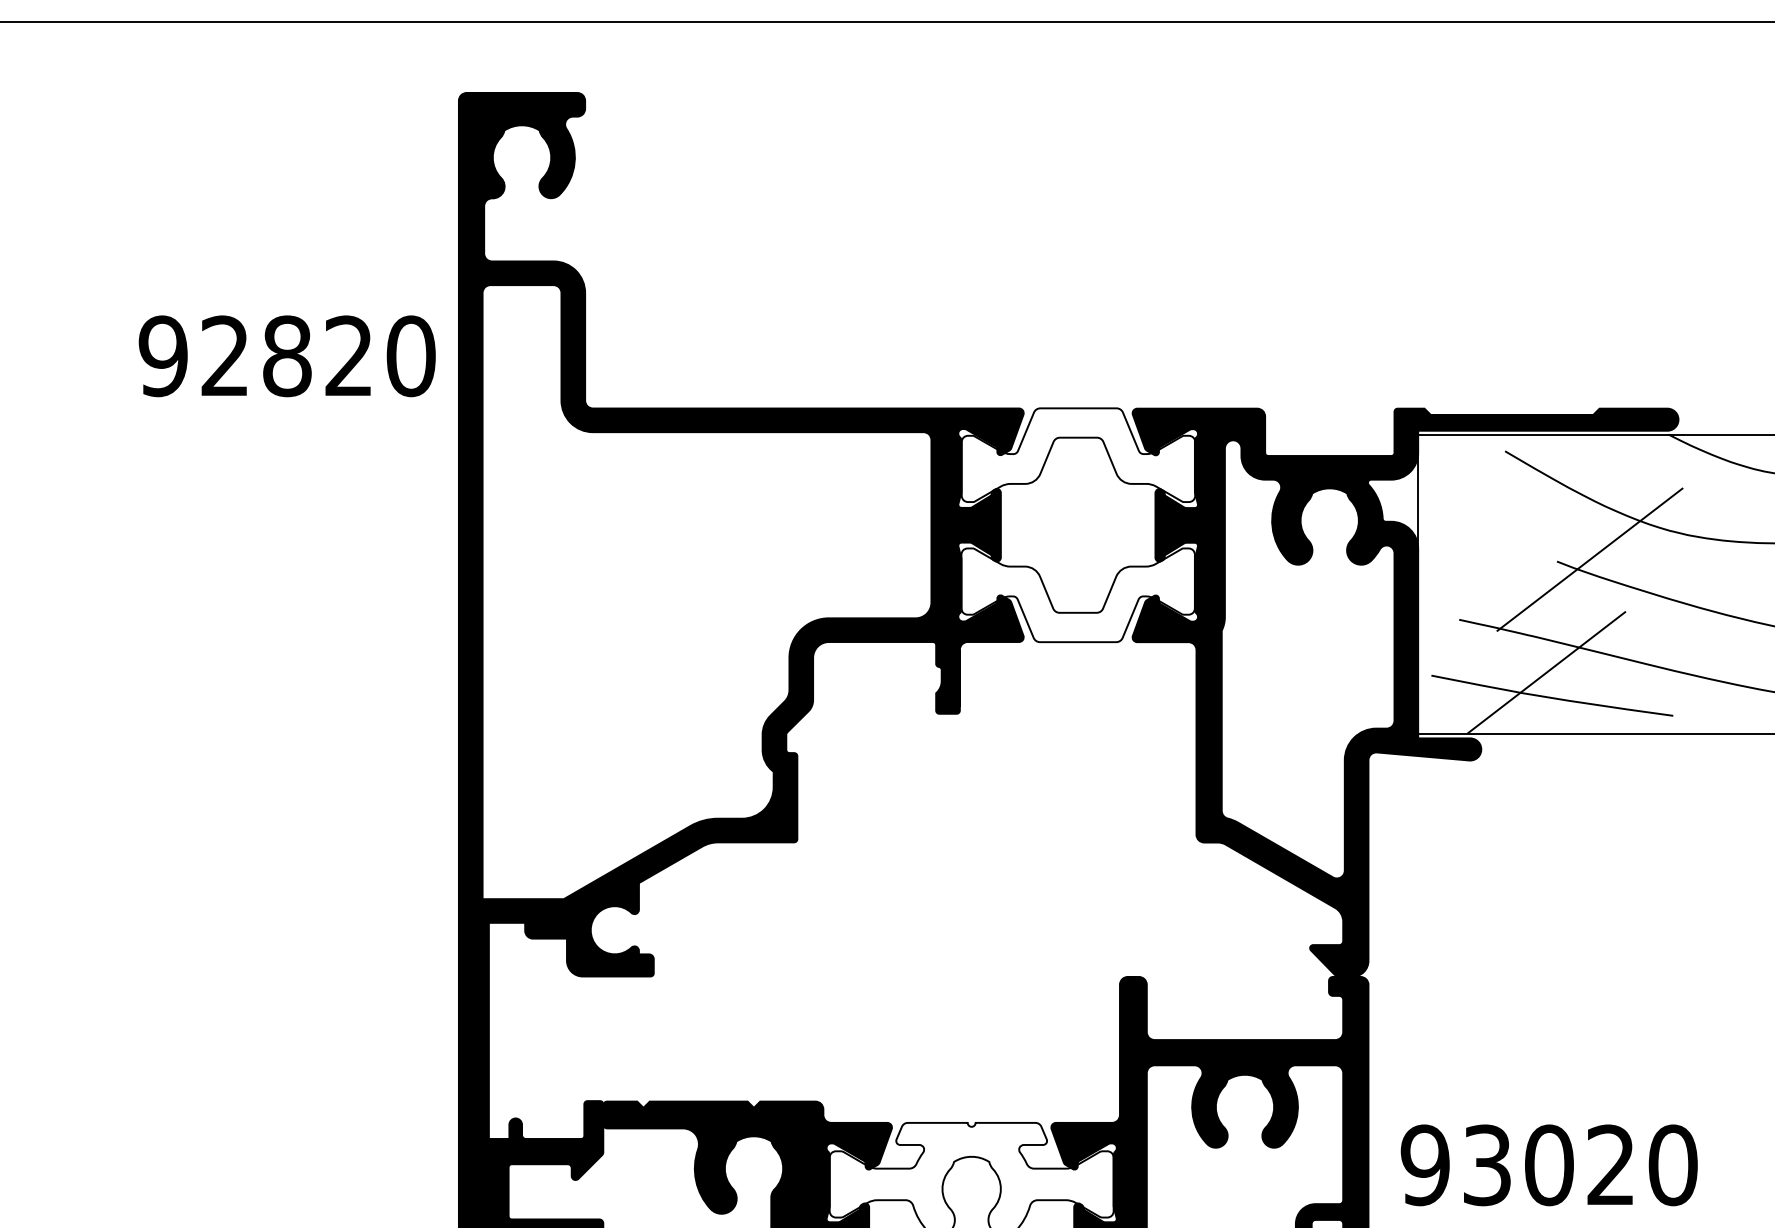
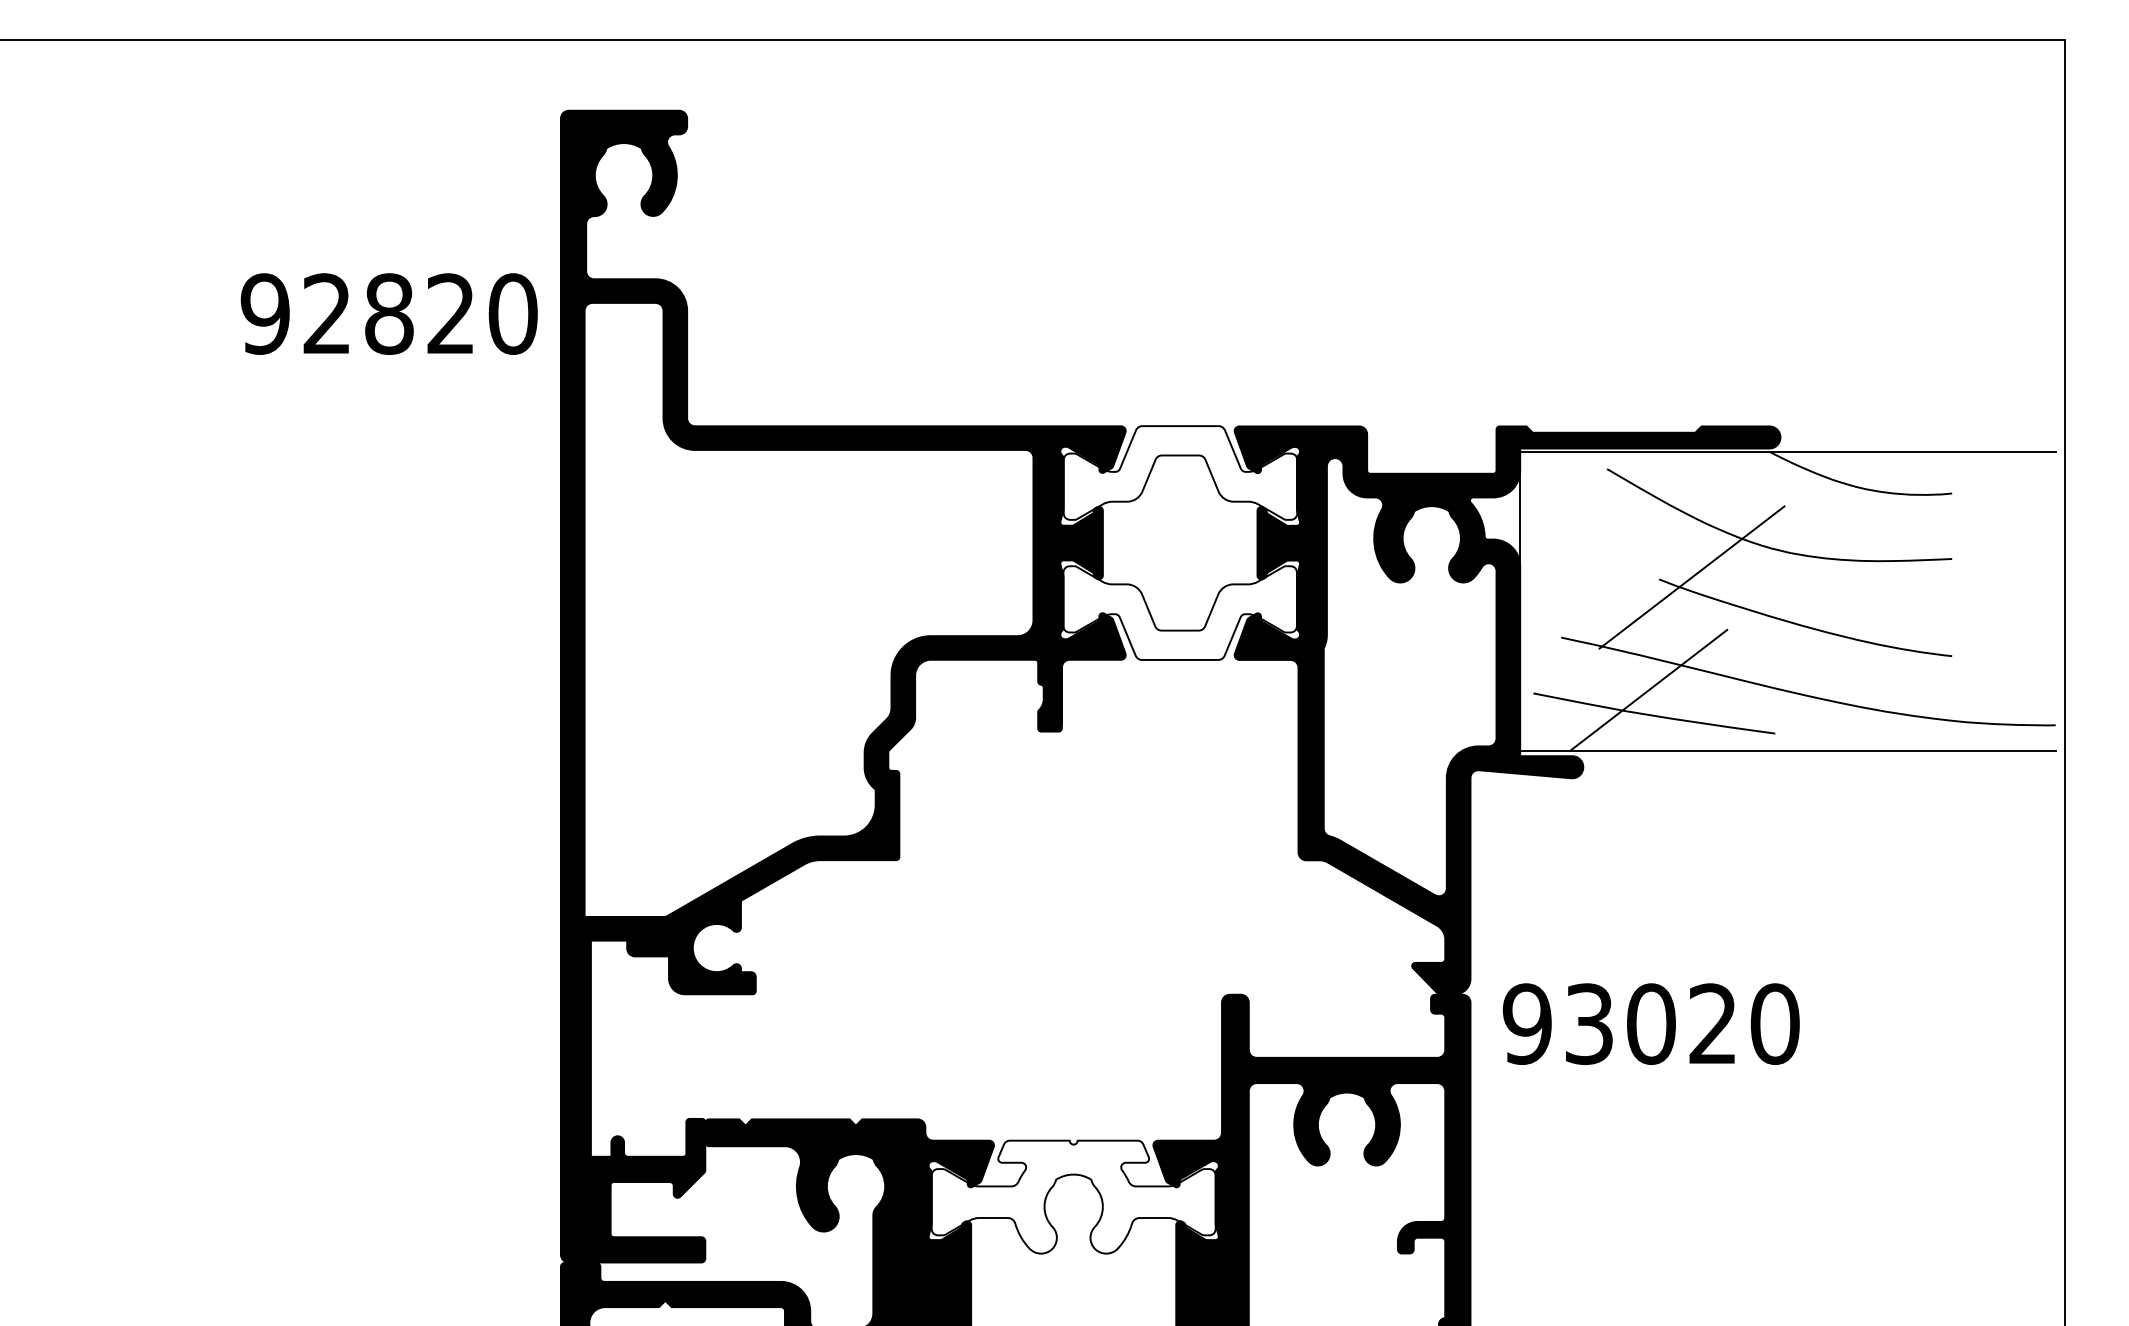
text: (286, 355) -> (388, 313), moved
text: (1548, 1164) -> (1650, 1023), moved

